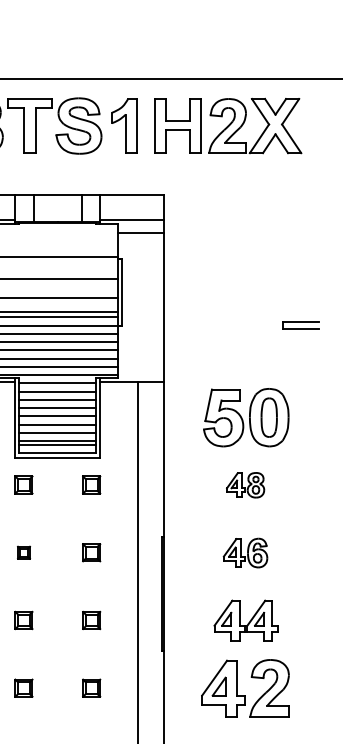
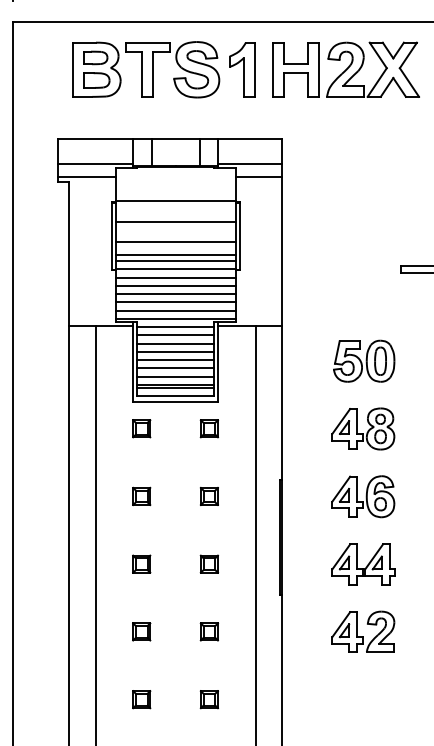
part: (246, 416) -> (364, 360), size x0.71
part: (245, 484) -> (363, 428), size x1.67
part: (23, 552) -> (141, 496), size x1.43
part: (245, 552) -> (363, 496), size x1.43
part: (245, 687) -> (363, 631), size x0.71

